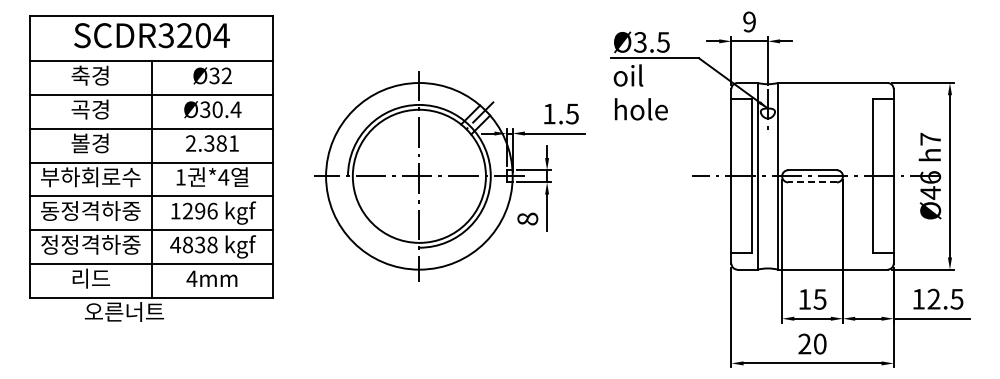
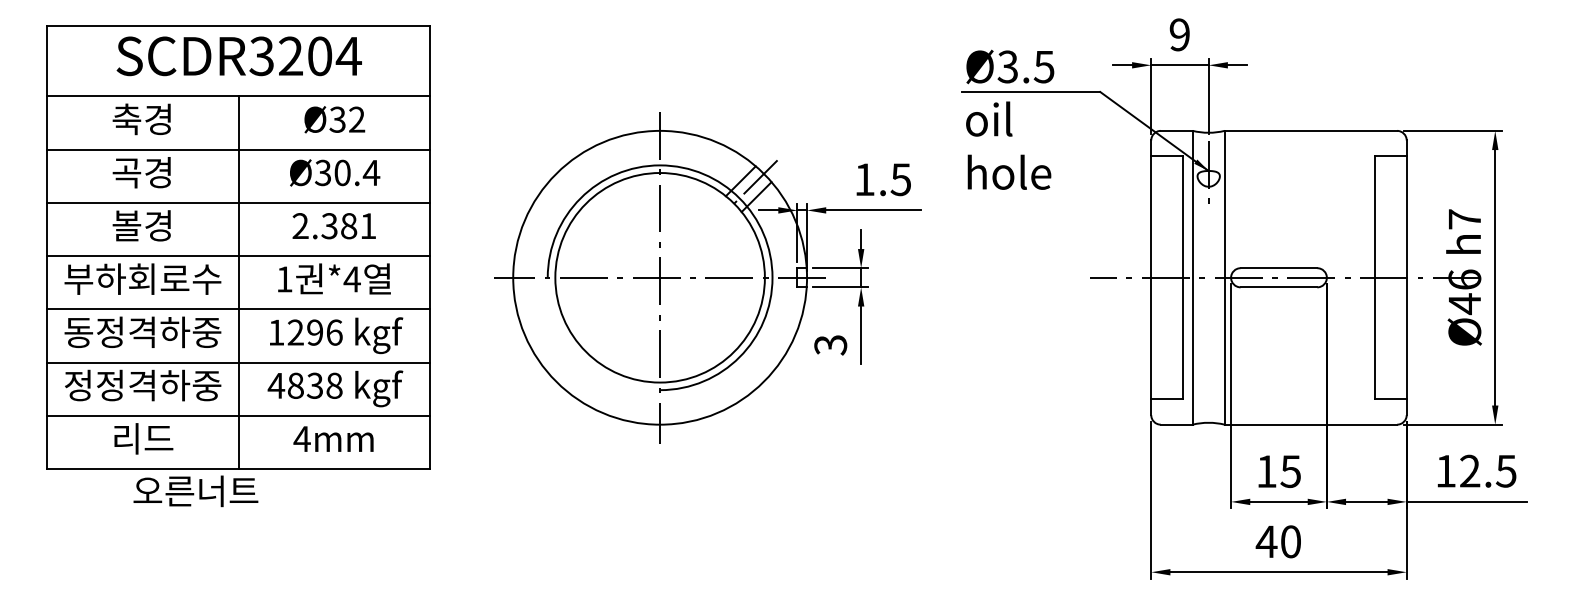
line: (812, 182) -> (1278, 287), dashed -> solid
text: (527, 218) -> (830, 344), 8 -> 3
text: (804, 343) -> (1266, 540), 20 -> 40

